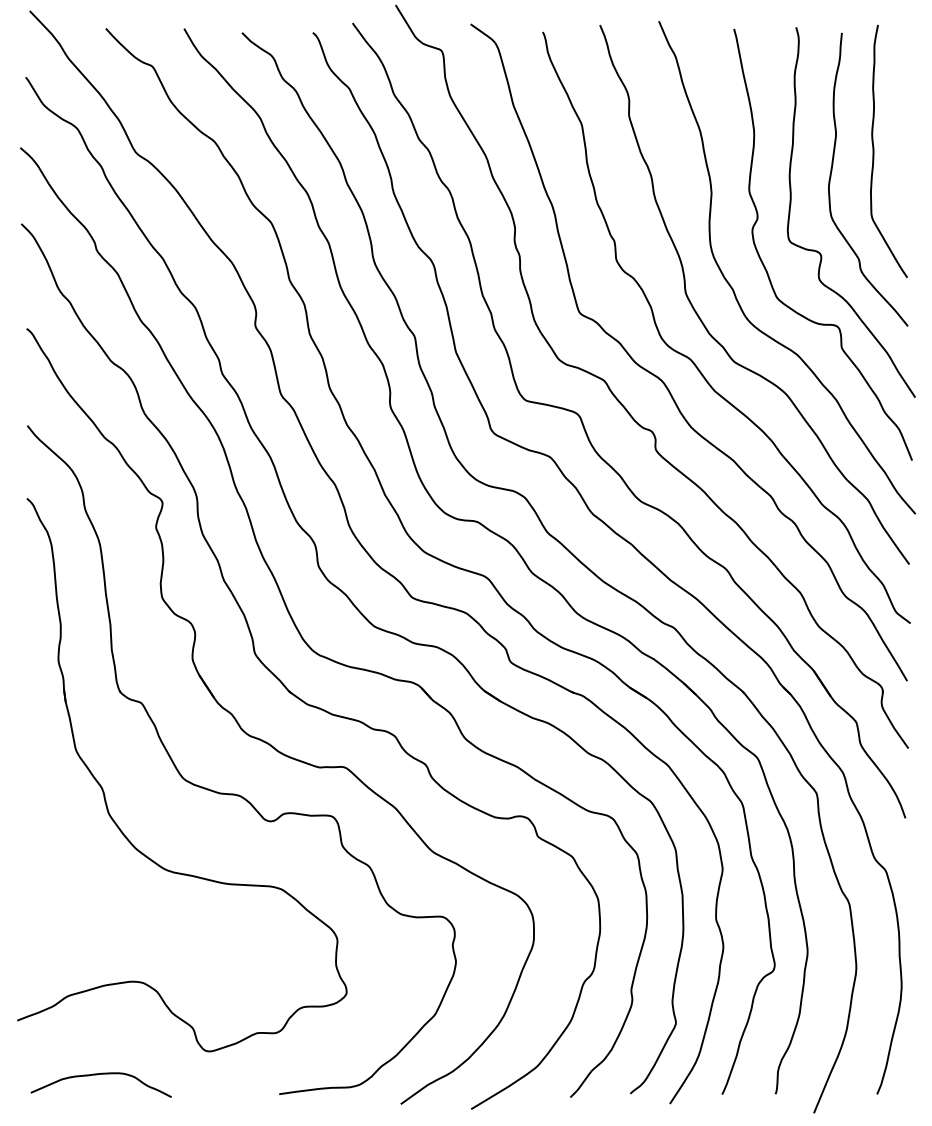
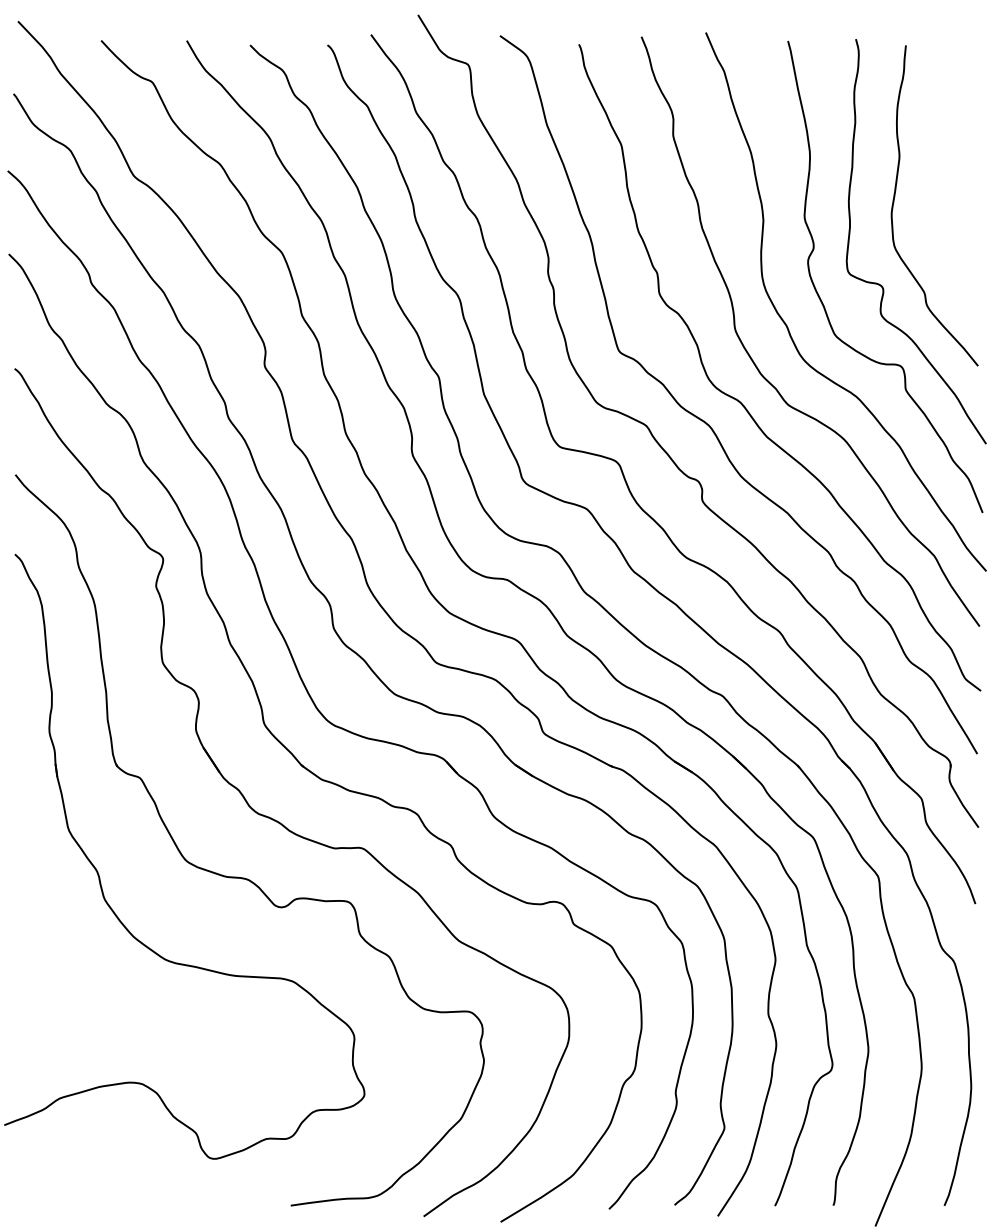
curve: (874, 150) -> (941, 173), removed
curve: (97, 1075) -> (92, 1185), removed

